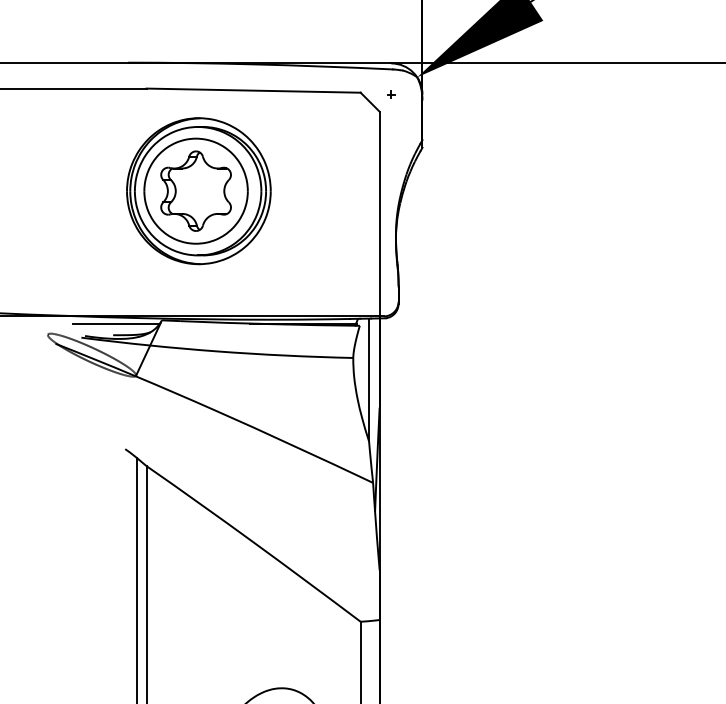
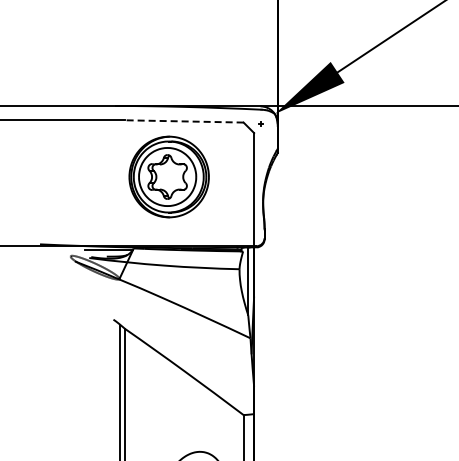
line: (251, 90) -> (183, 121), solid -> dashed
part: (197, 190) -> (168, 176), moved

